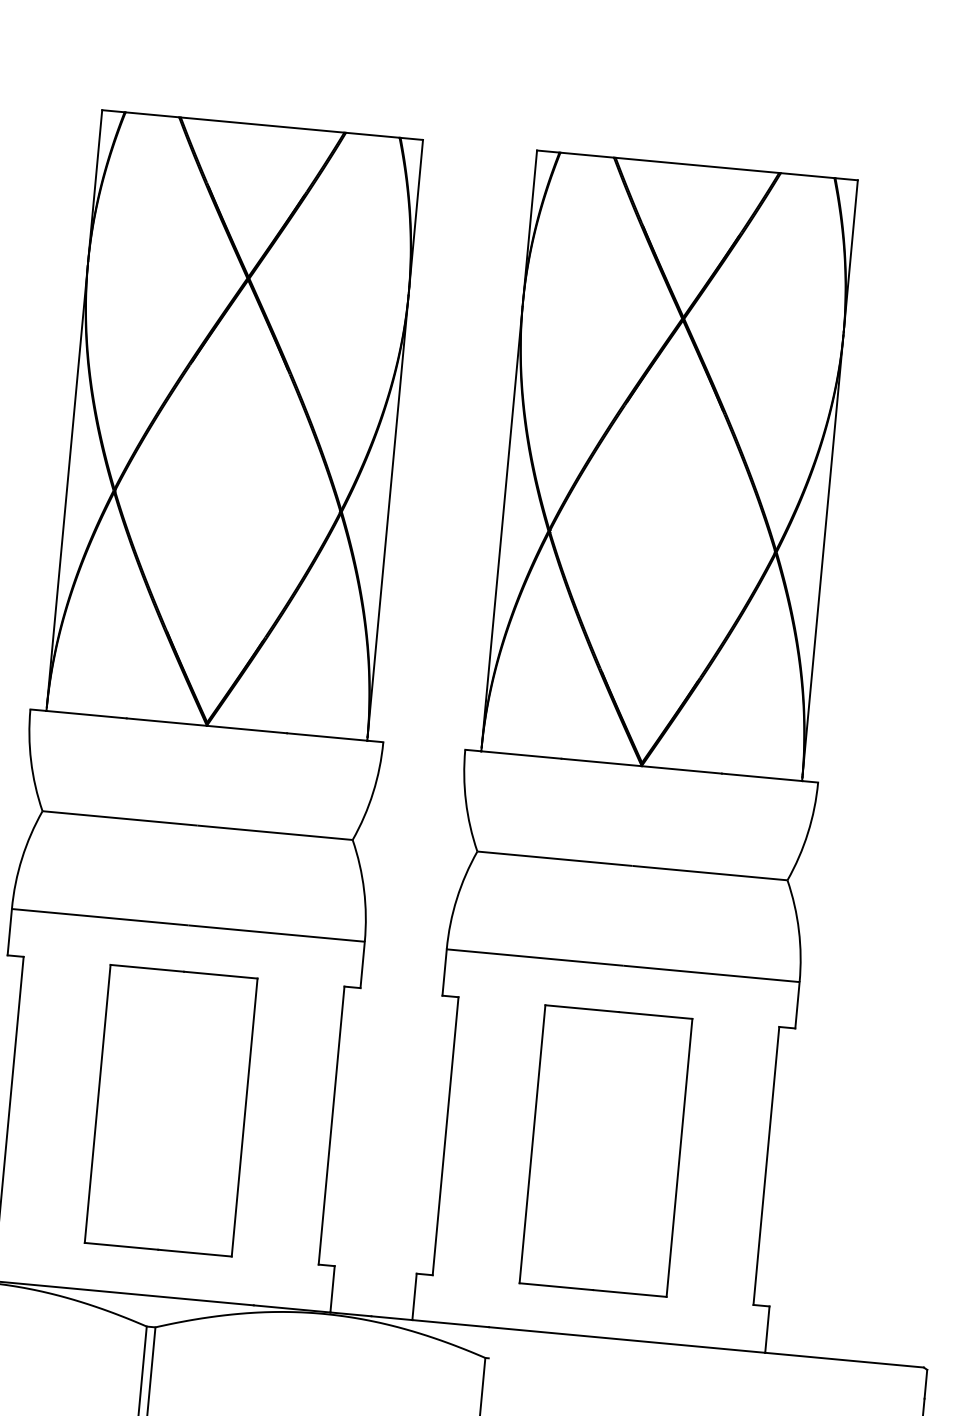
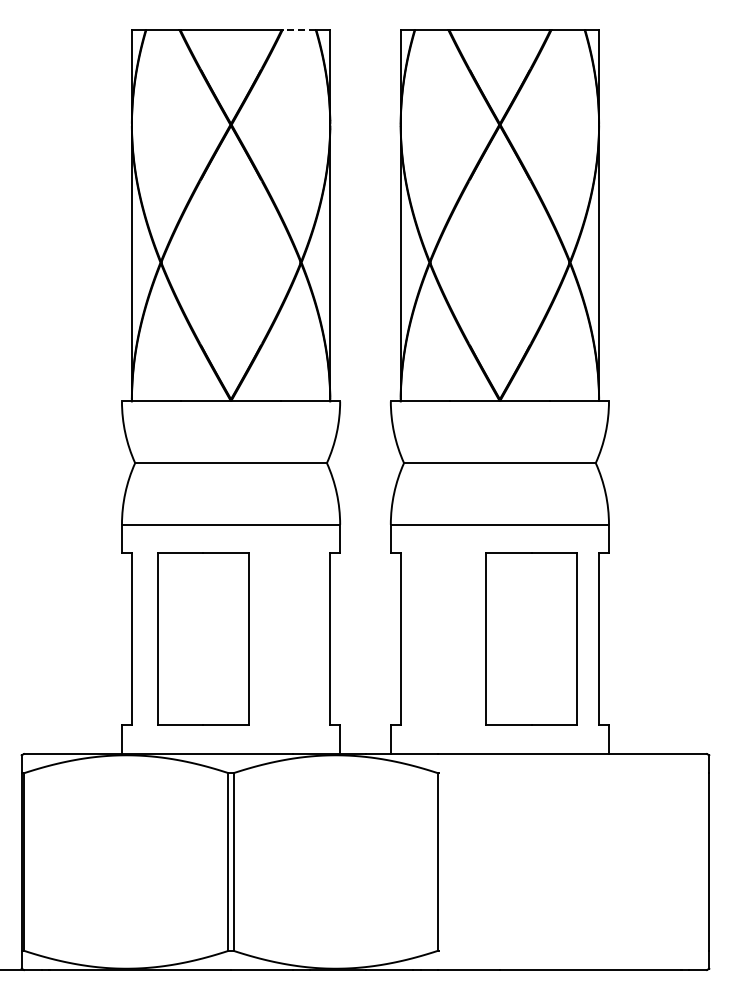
line: (373, 136) -> (299, 30), solid -> dashed
part: (172, 1109) -> (203, 638), moved
part: (605, 1149) -> (531, 638), moved

